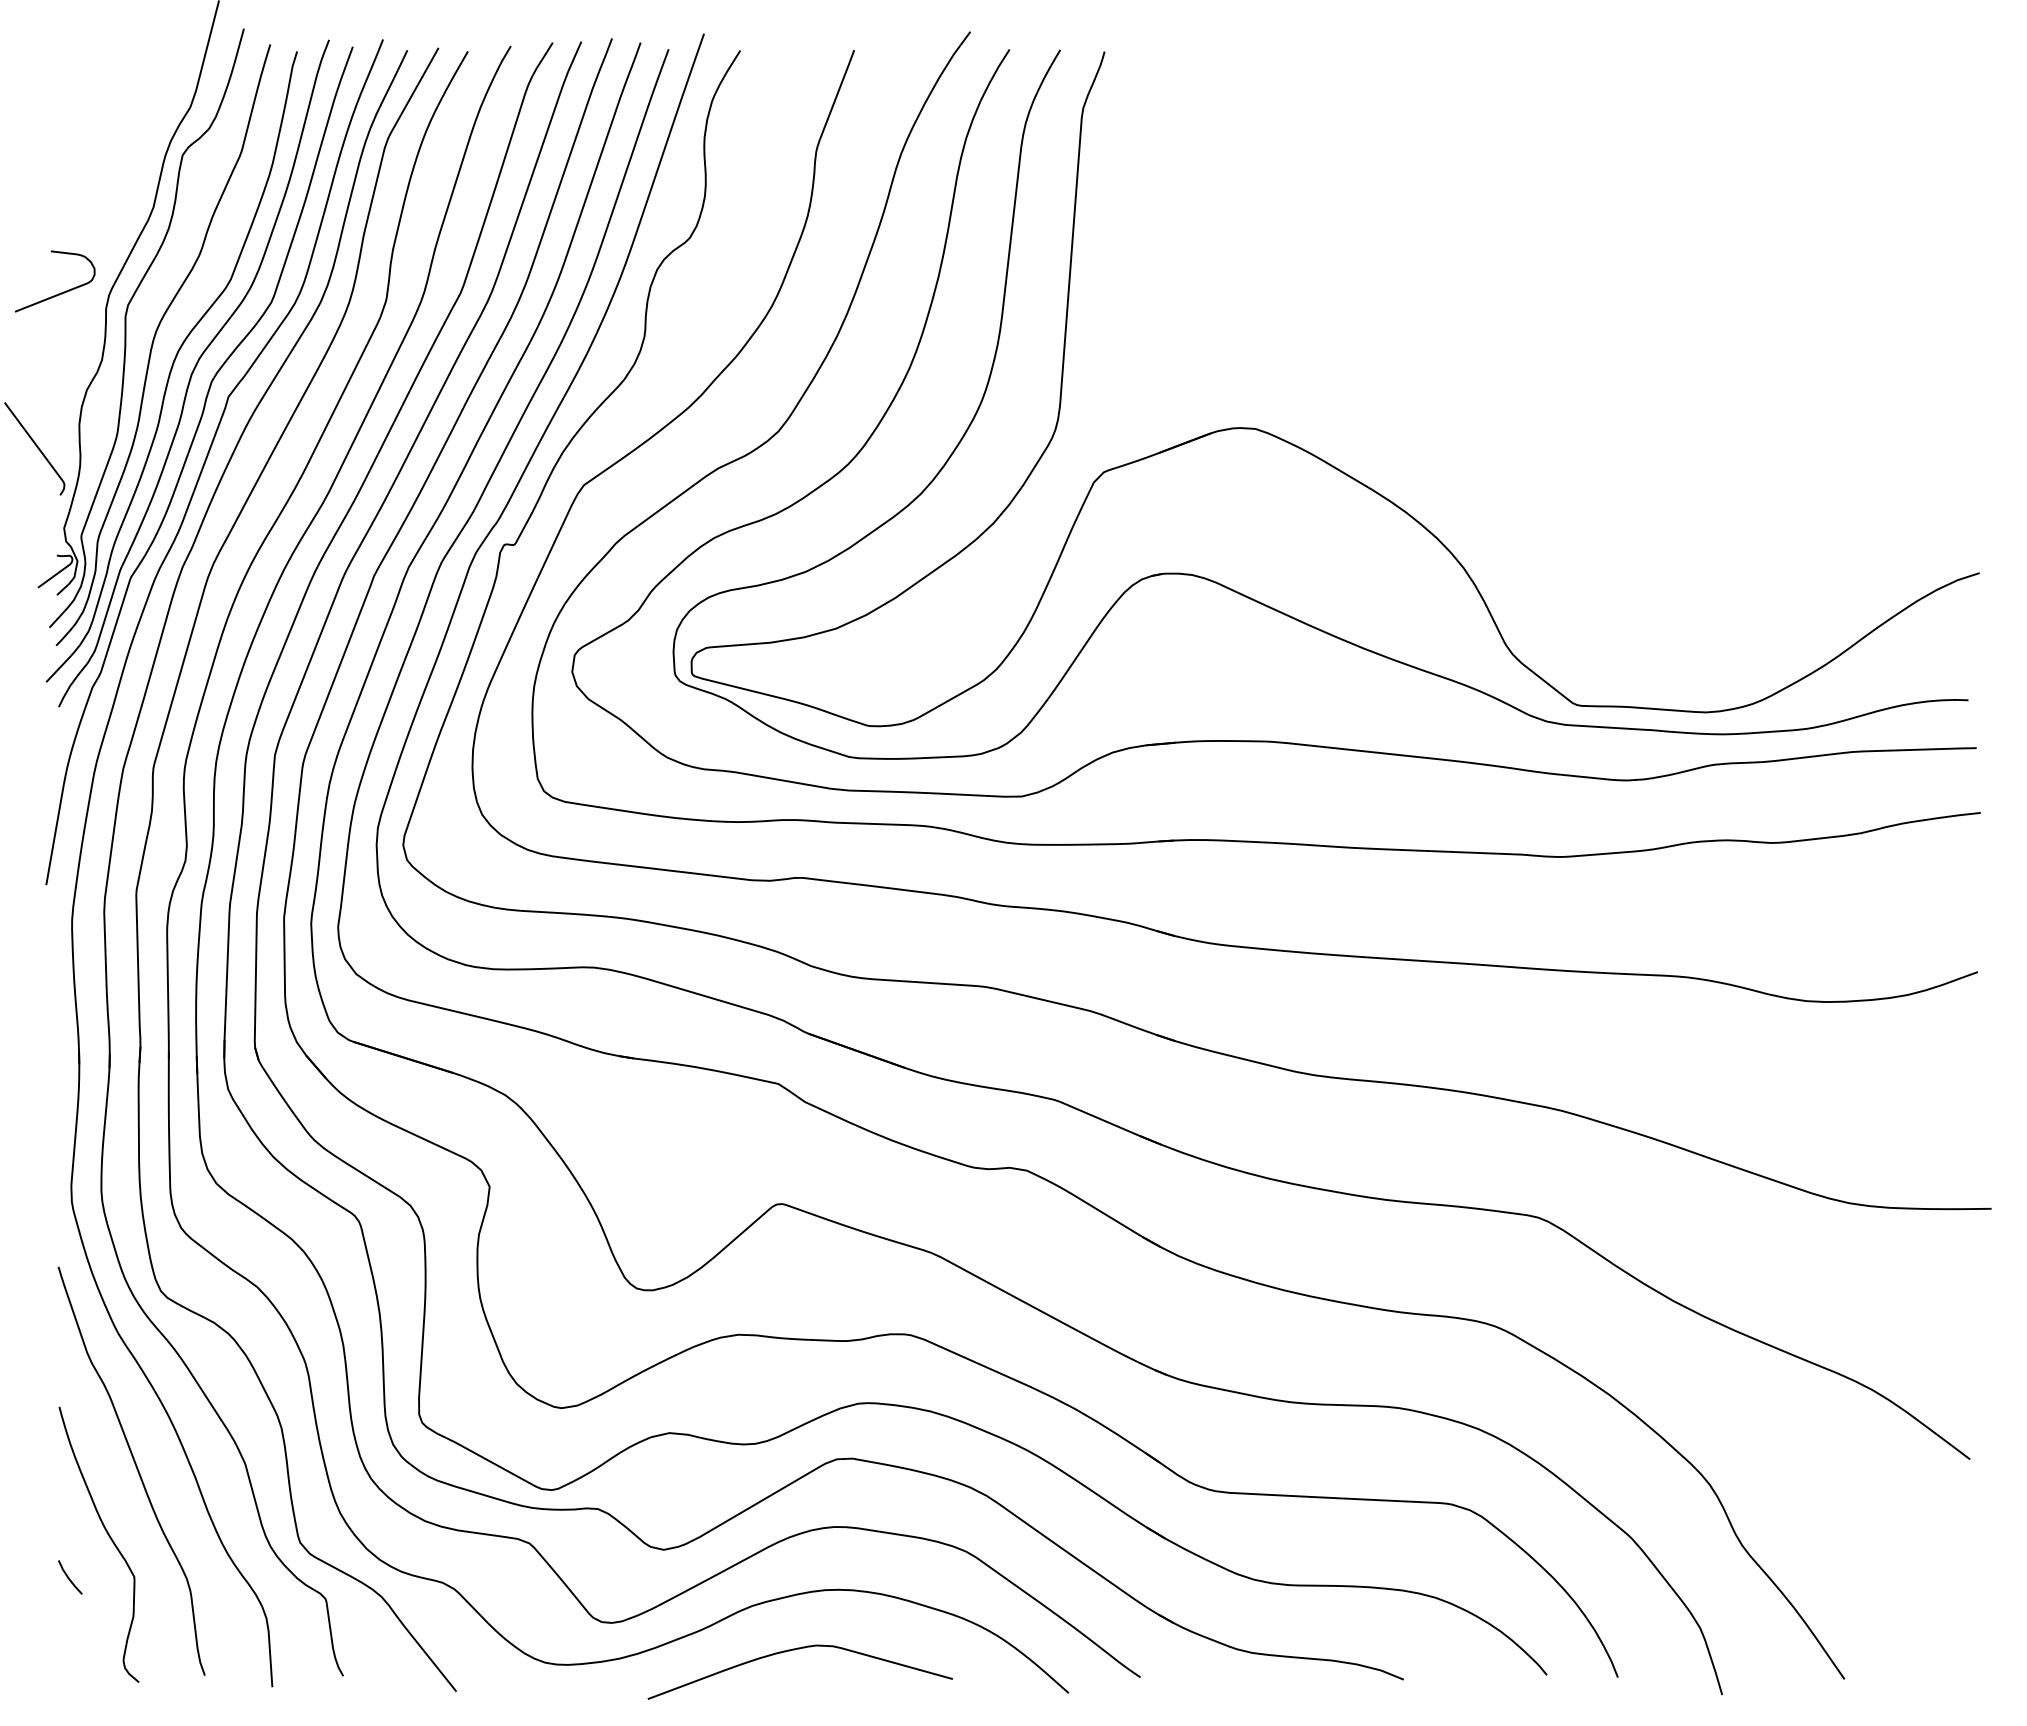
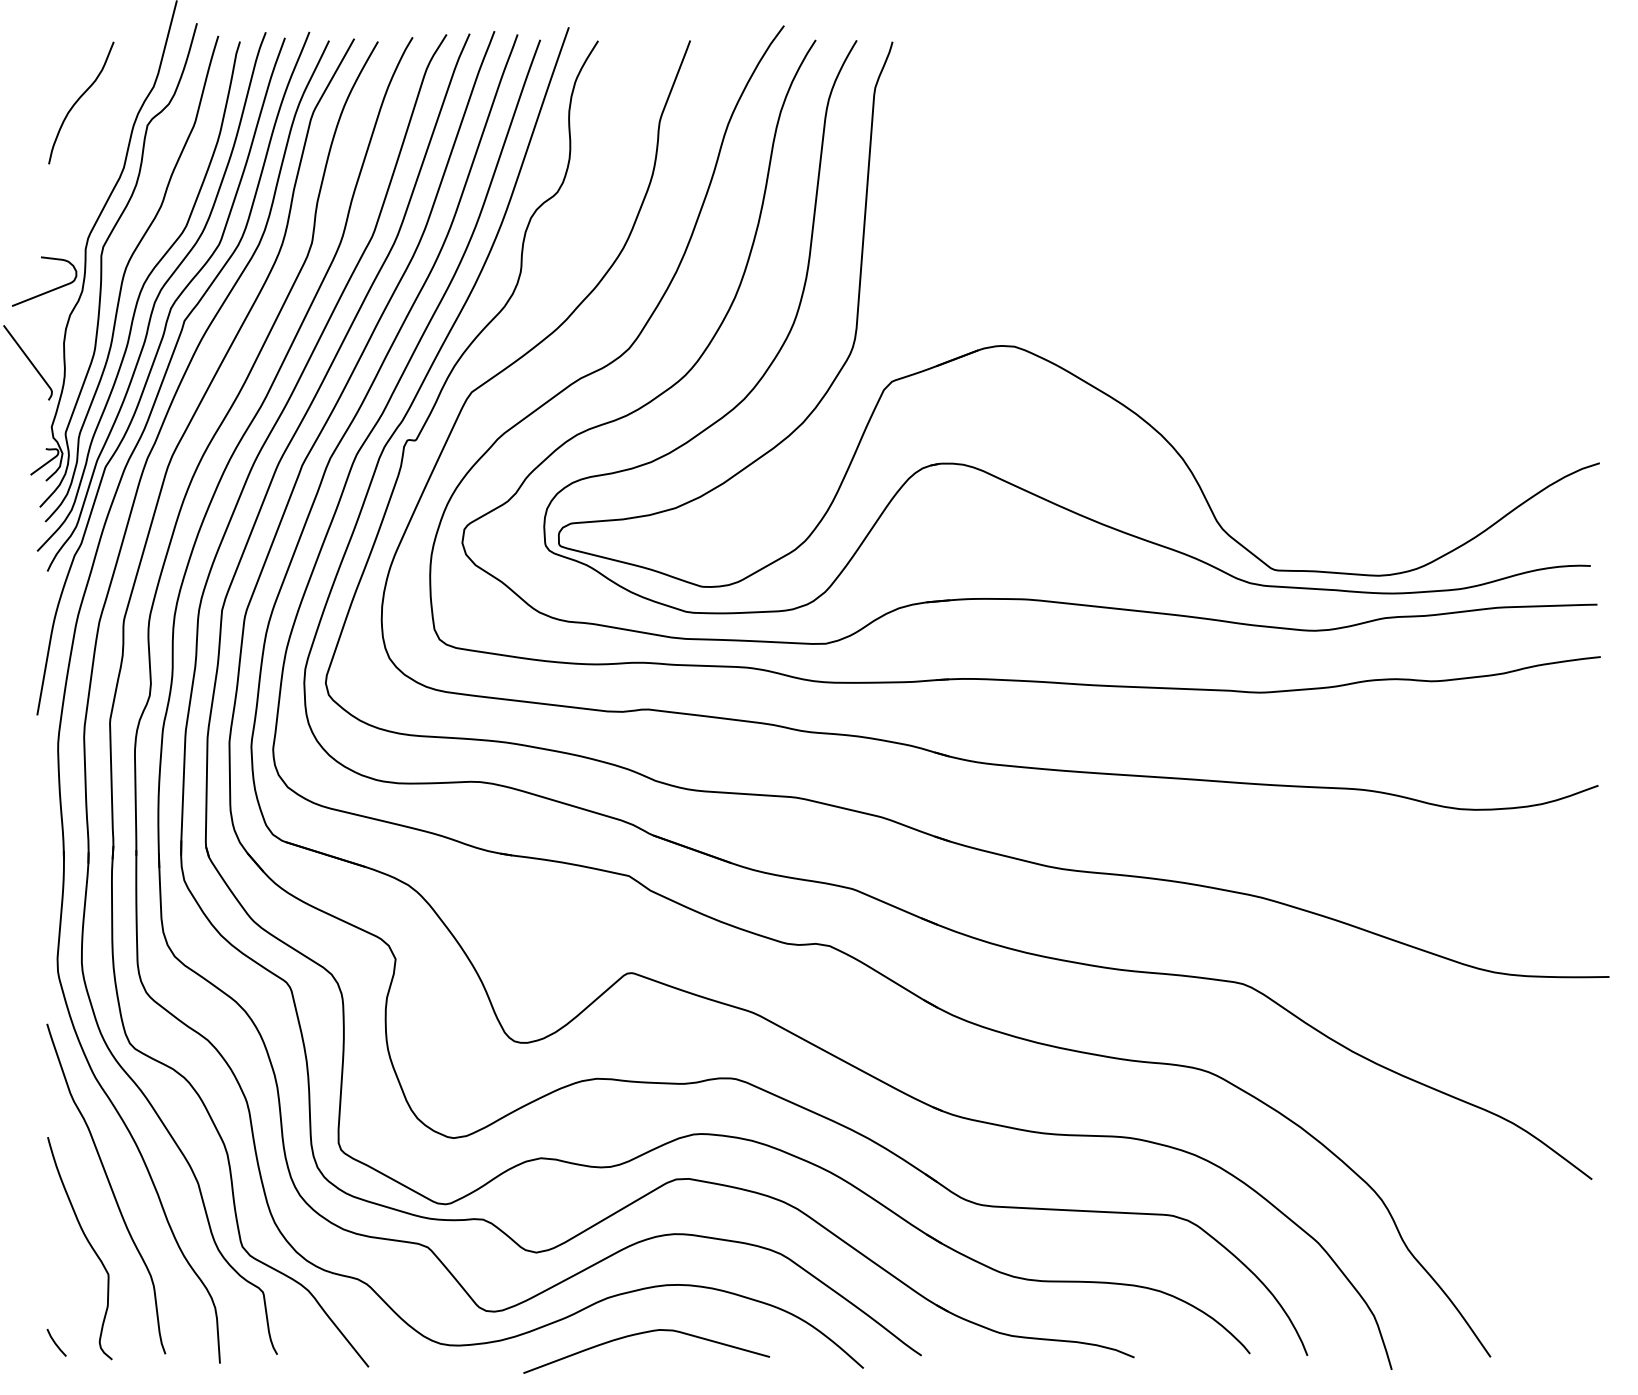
curve: (97, 124) -> (78, 100), added
curve: (58, 293) -> (47, 291), moved
line: (69, 1577) -> (56, 1342), moved

